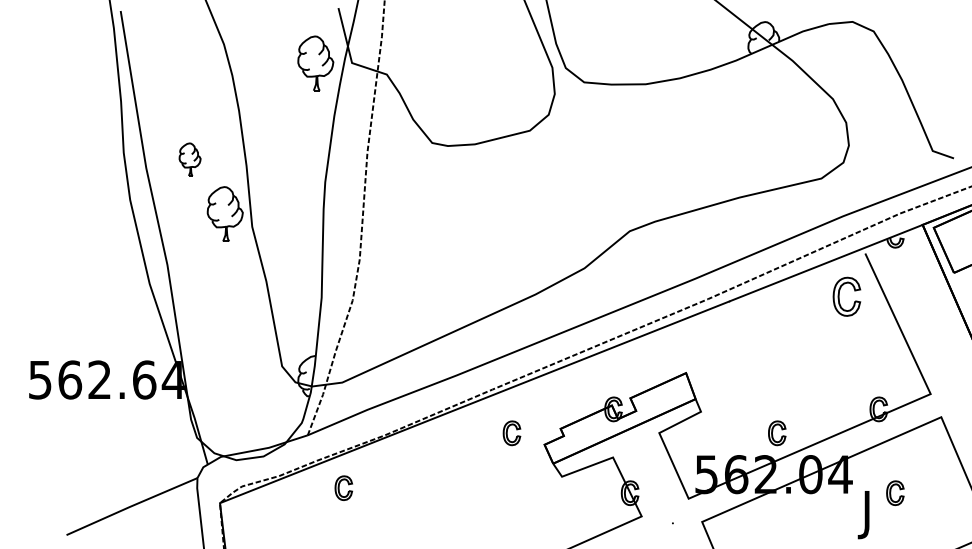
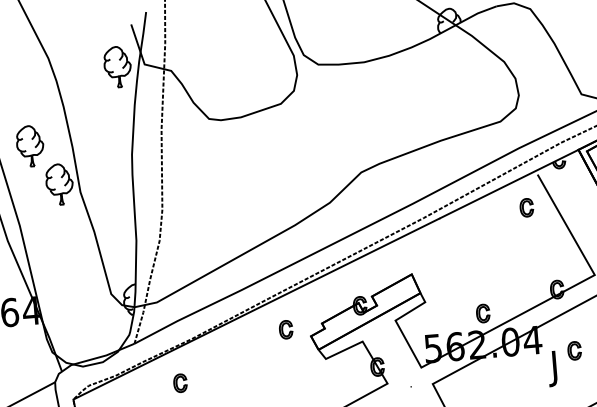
part: (189, 159) -> (29, 146), size x1.67
part: (847, 296) -> (527, 207), size x0.62
part: (343, 487) -> (180, 382), moved

